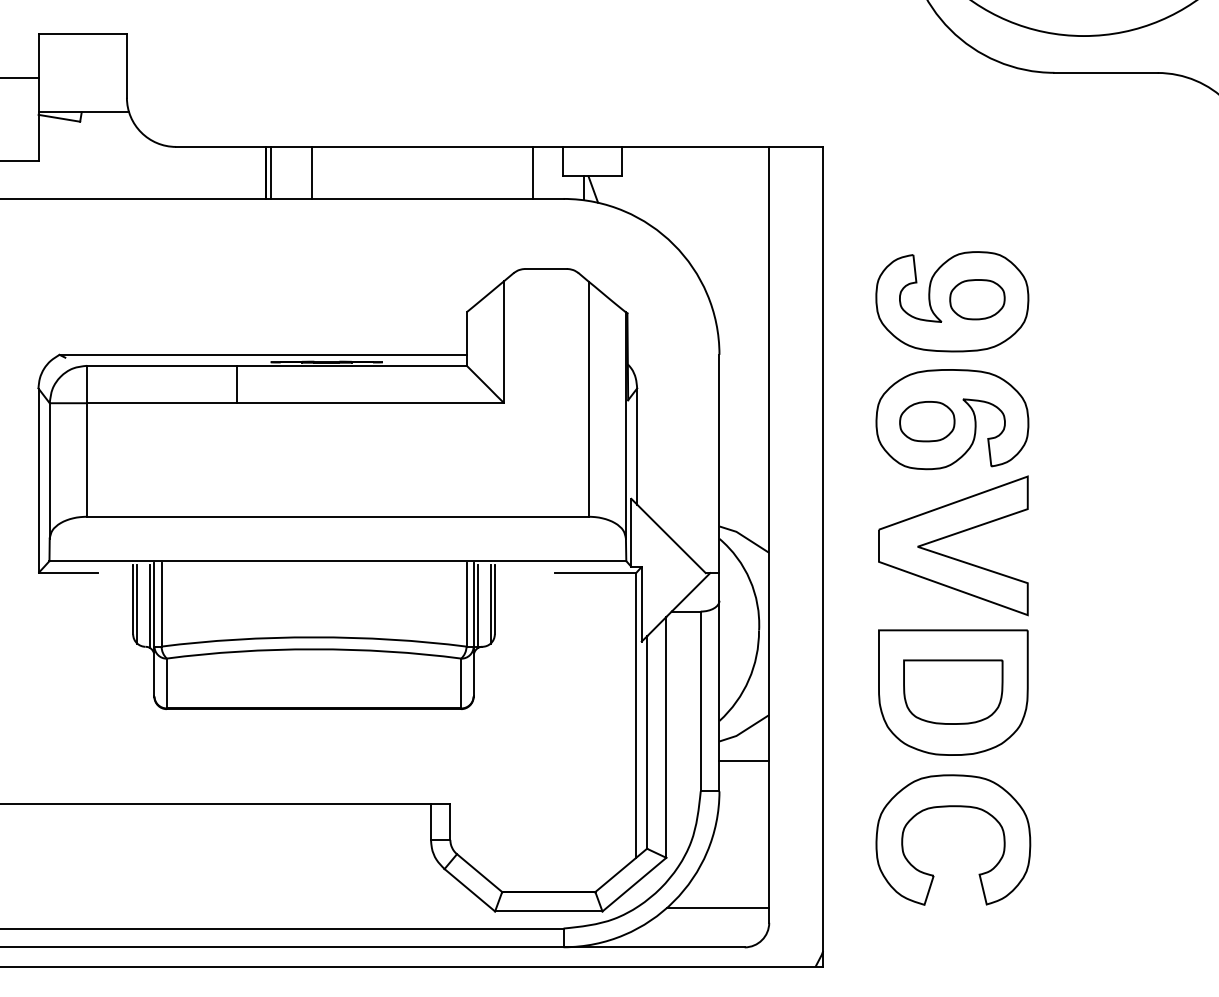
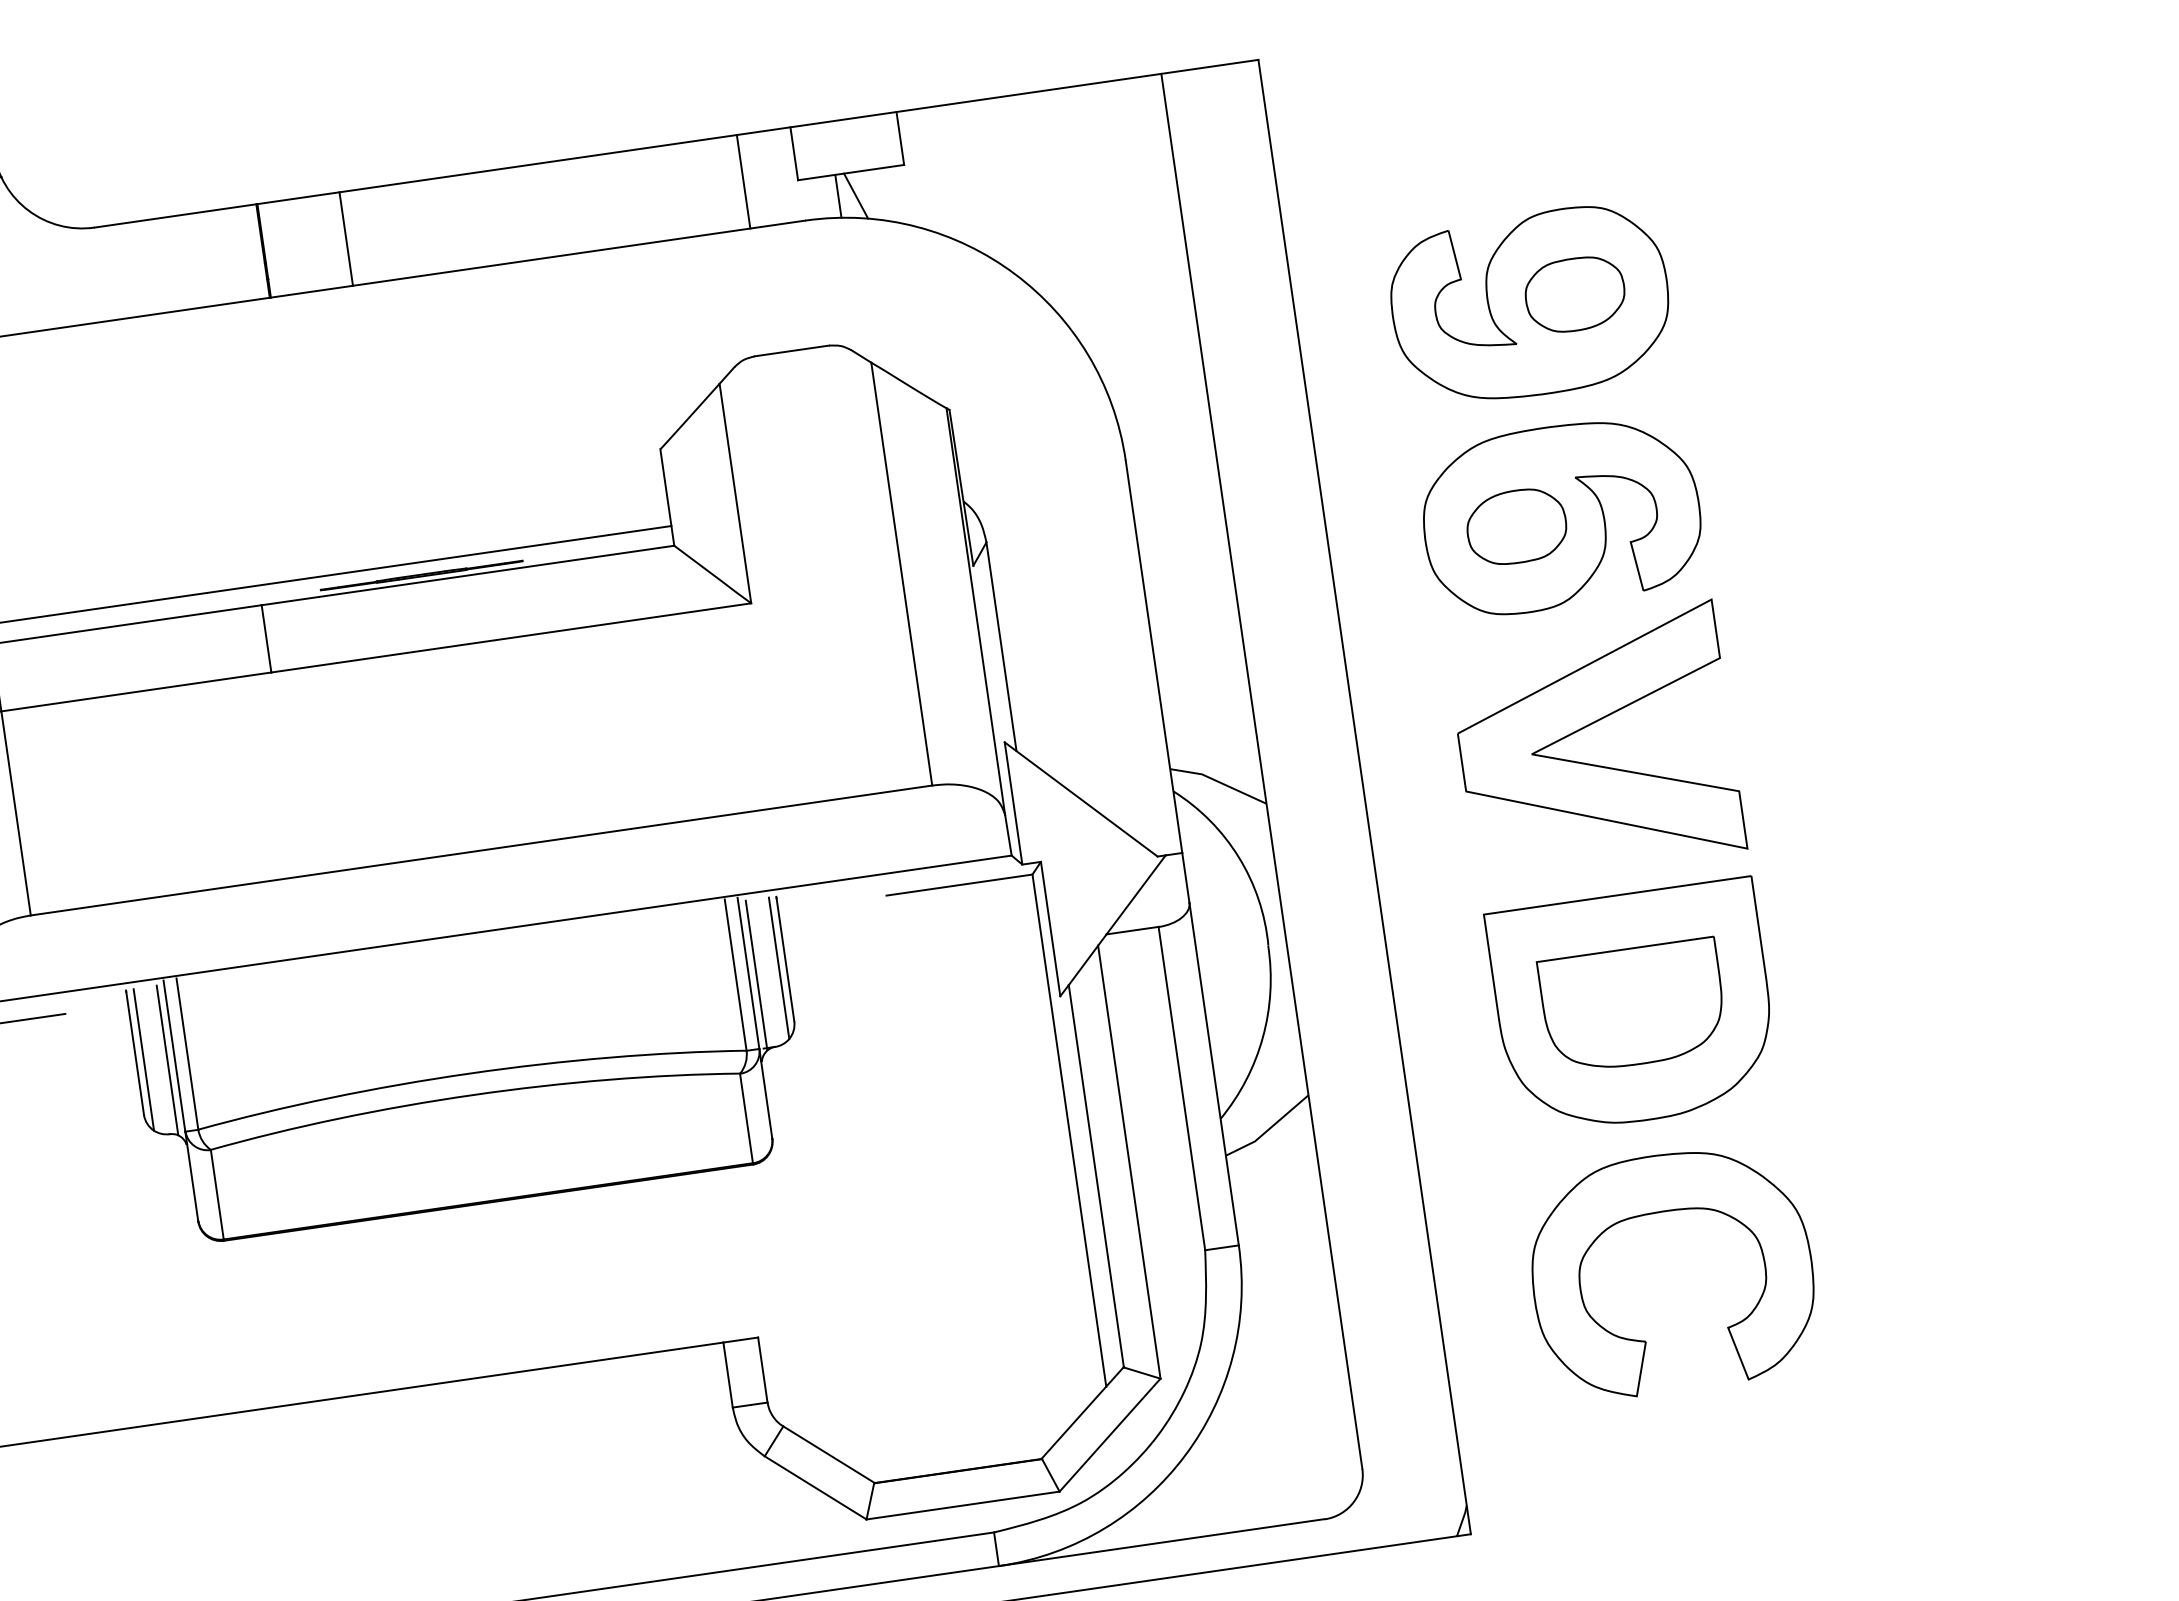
line: (271, 172) -> (273, 248), removed
line: (744, 760) -> (1275, 1183), removed
line: (718, 908) -> (1267, 1456), removed

